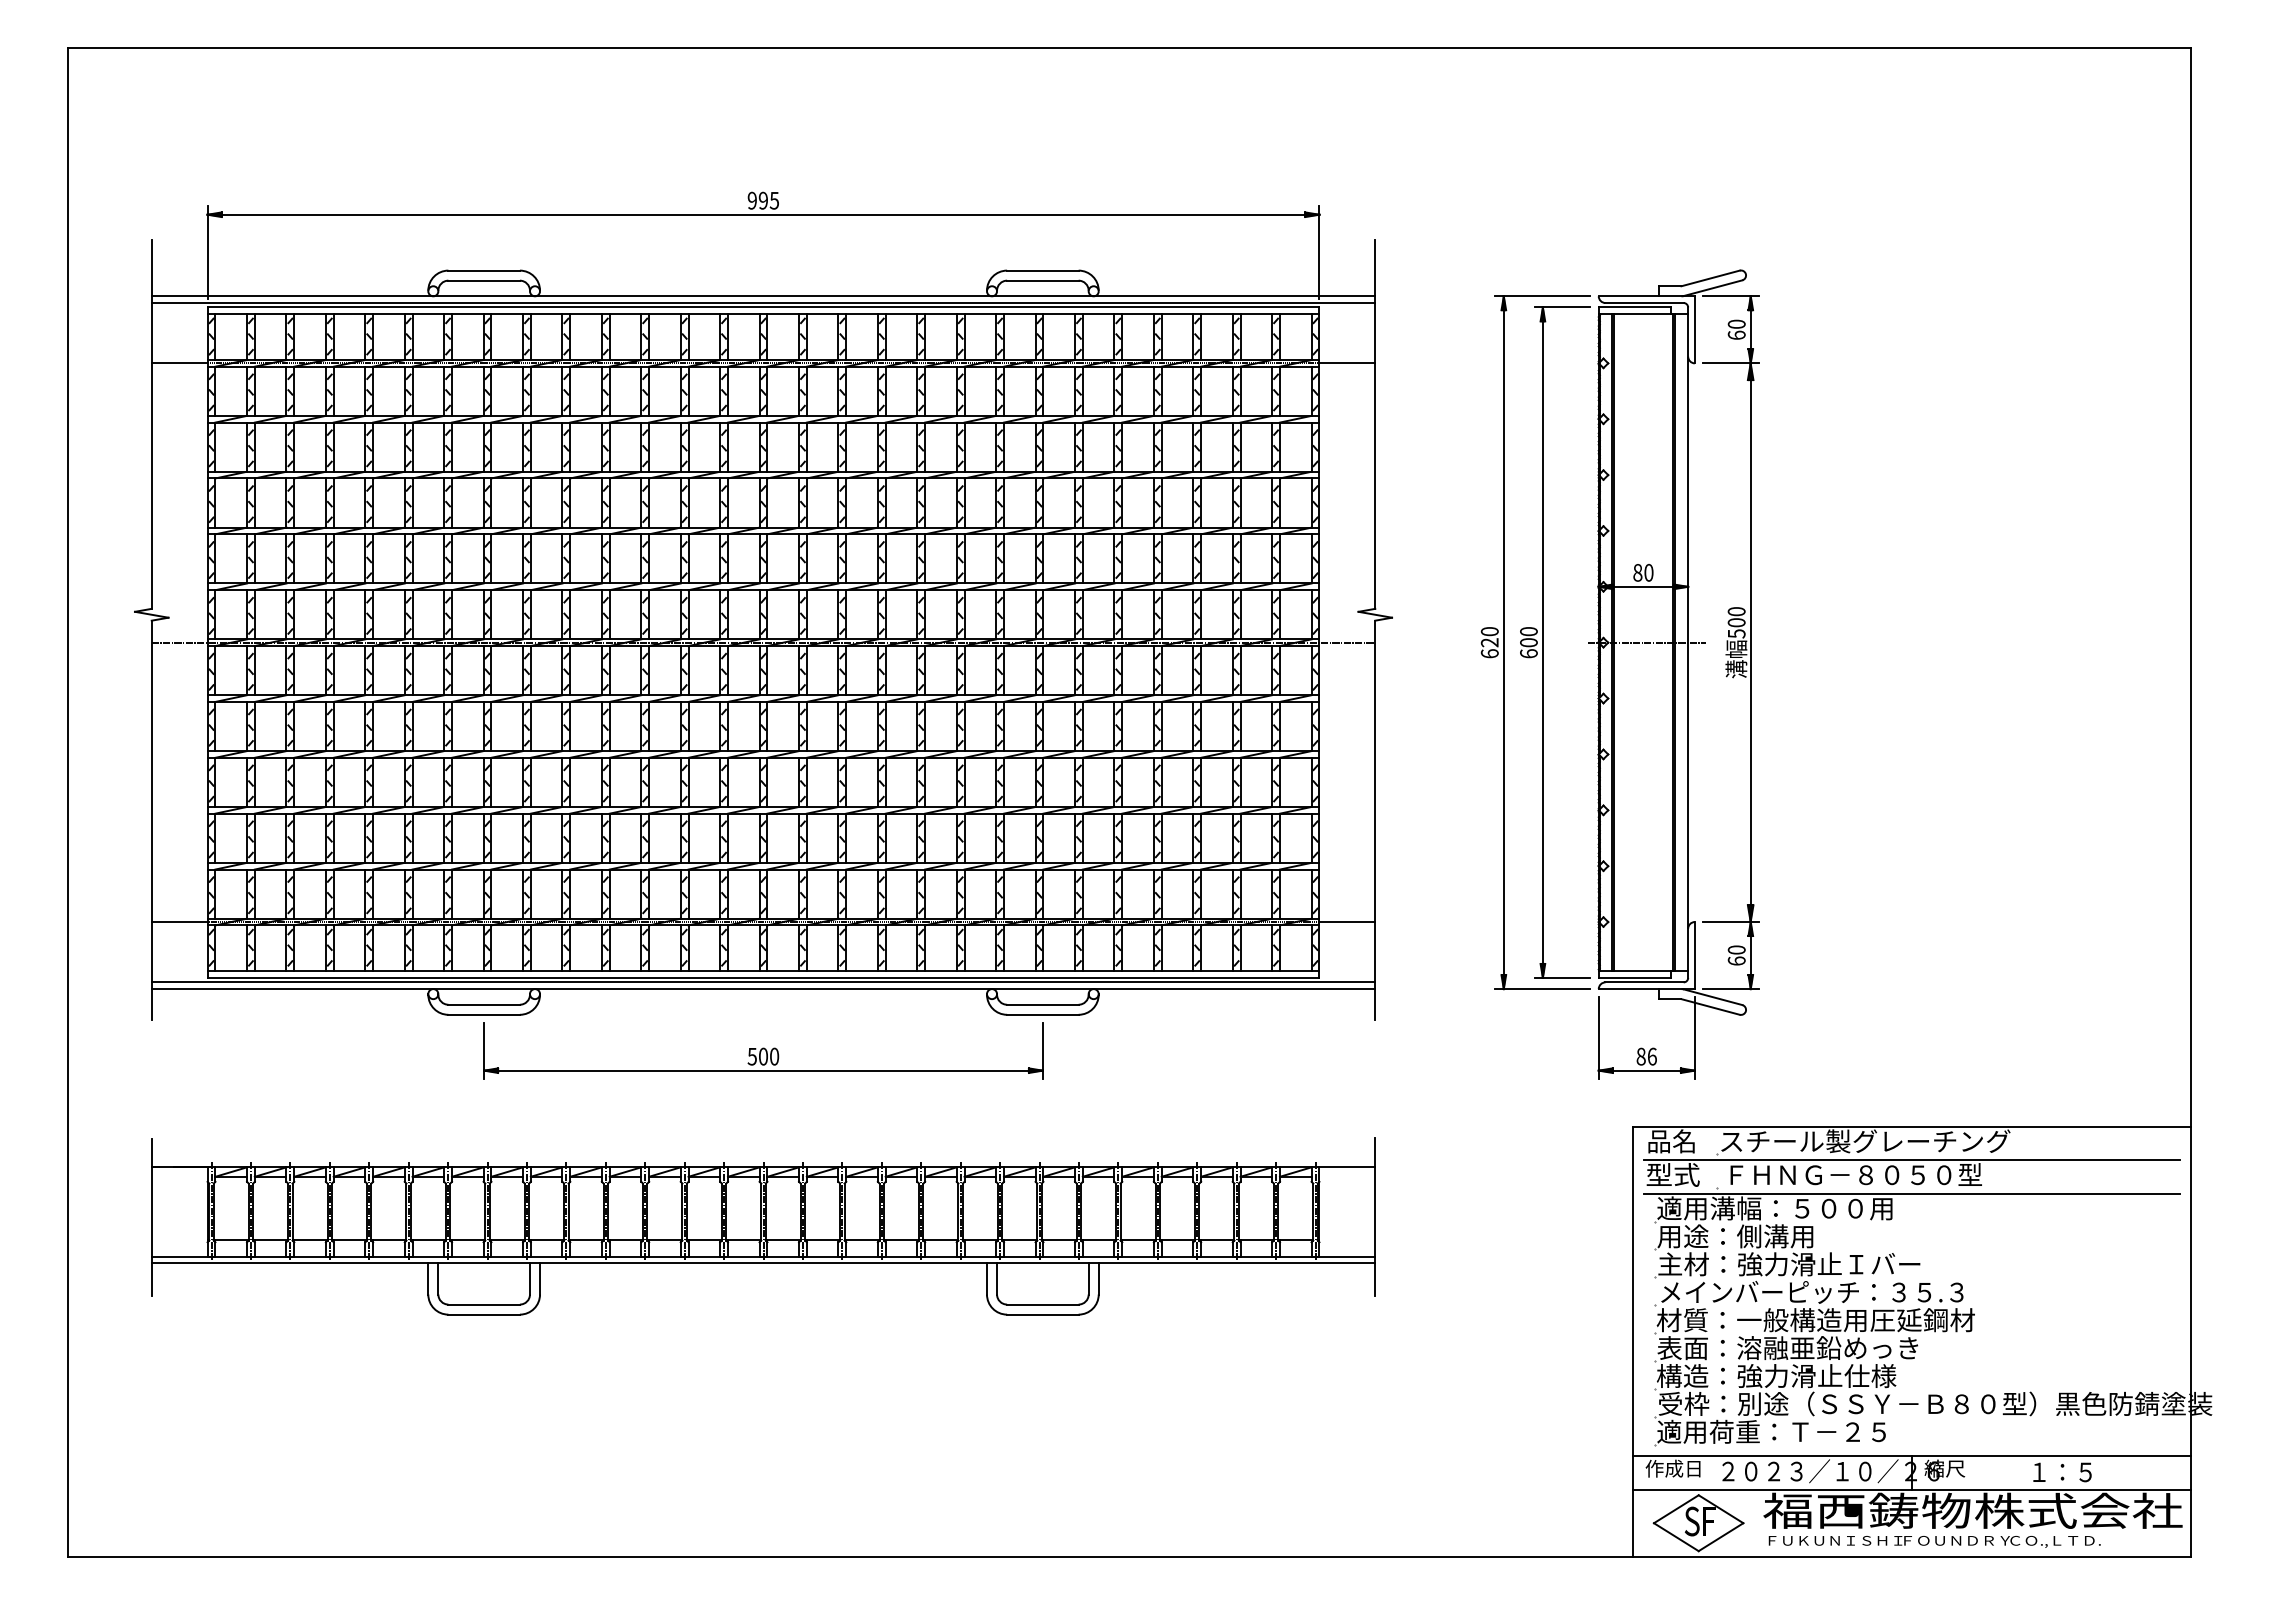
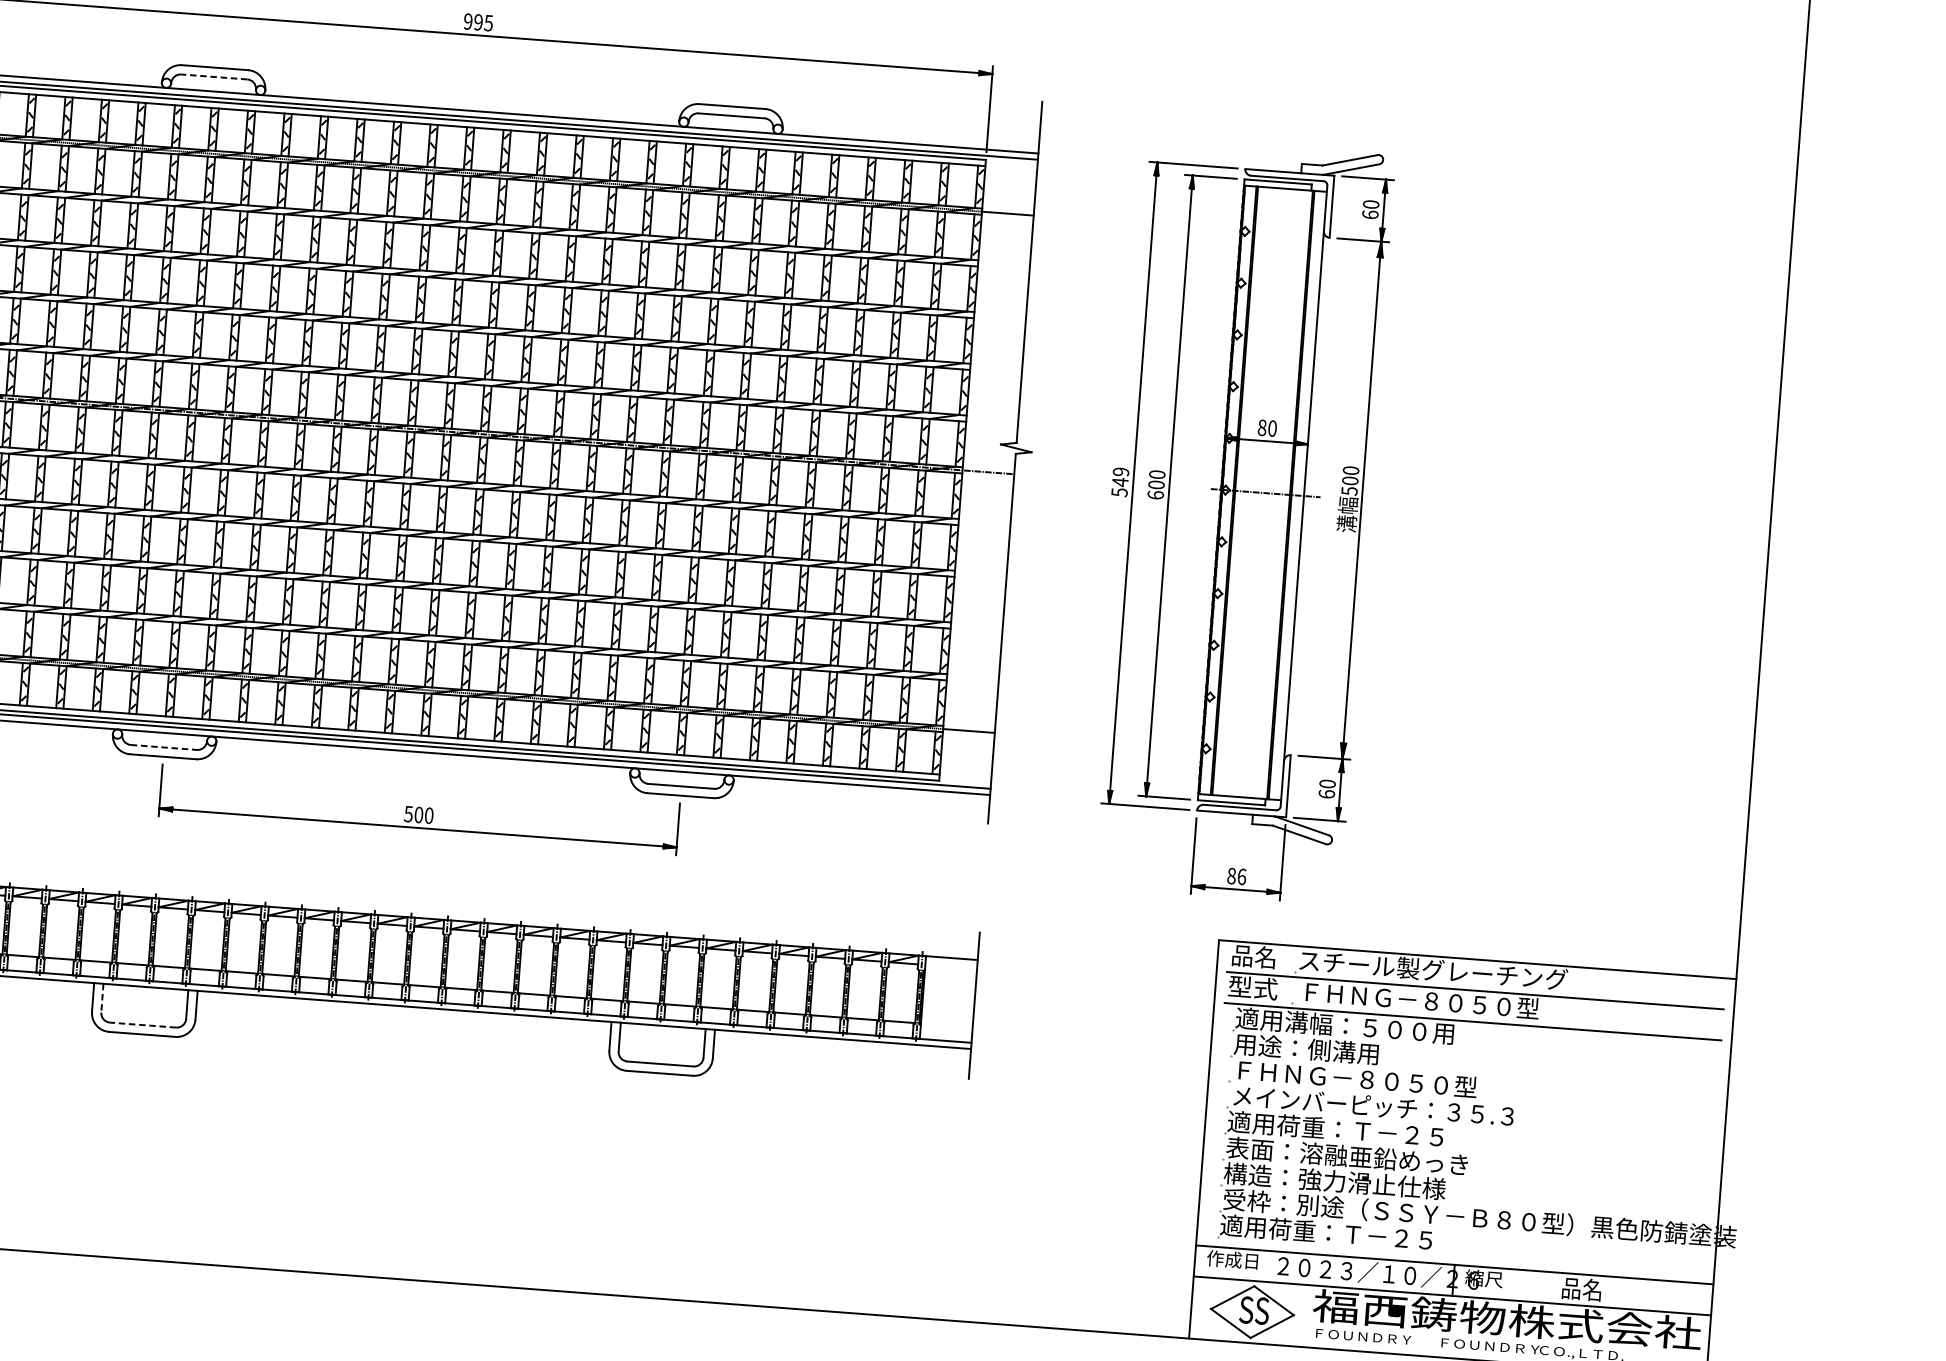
line: (484, 280) -> (214, 76), solid -> dashed
text: (1489, 642) -> (1120, 482), 620 -> 549
line: (484, 1004) -> (164, 747), solid -> dashed
text: (1789, 1264) -> (1354, 1078), 主材：強力滑止Ｉバー -> ＦＨＮＧ－８０５０型
line: (438, 1278) -> (102, 997), solid -> dashed
line: (484, 1304) -> (143, 1025), solid -> dashed
text: (1815, 1320) -> (1374, 1132), 材質：一般構造用圧延鋼材 -> 適用荷重：Ｔ－２５
text: (2060, 1472) -> (1591, 1290), １：５ -> 品名
text: (1709, 1521) -> (1262, 1311), F -> S
text: (1842, 1540) -> (1384, 1338), ＦＵＫＵＮＩＳＨＩ -> ＦＯＵＮＤＲＹ

